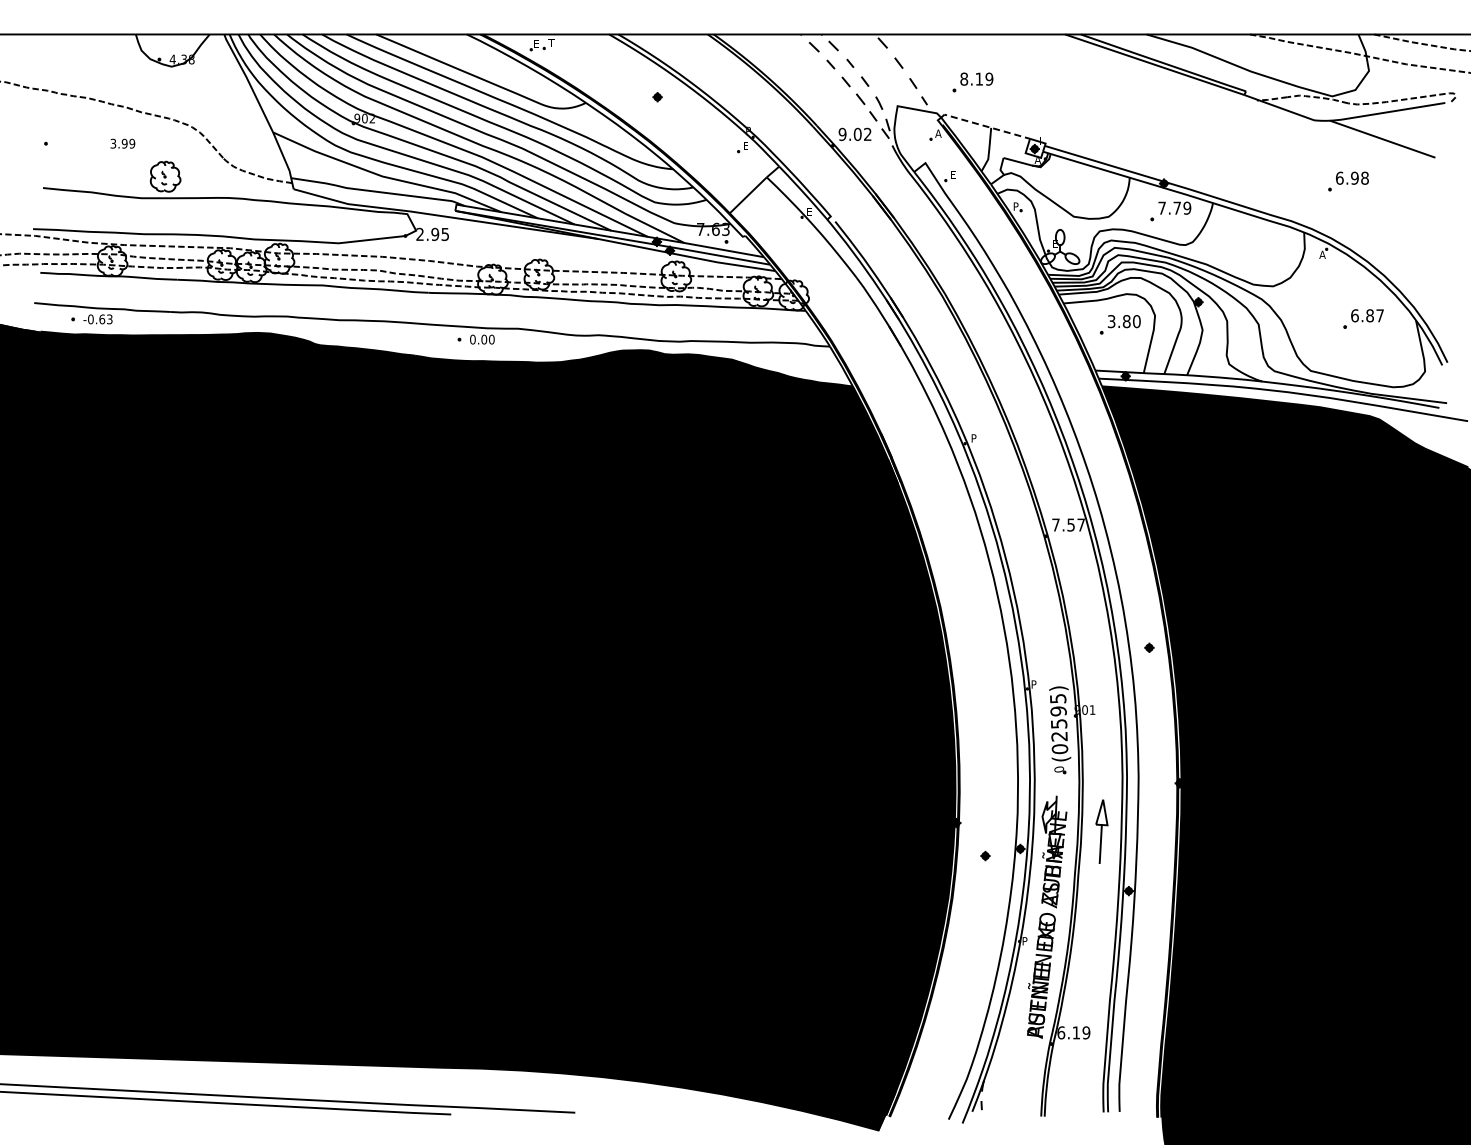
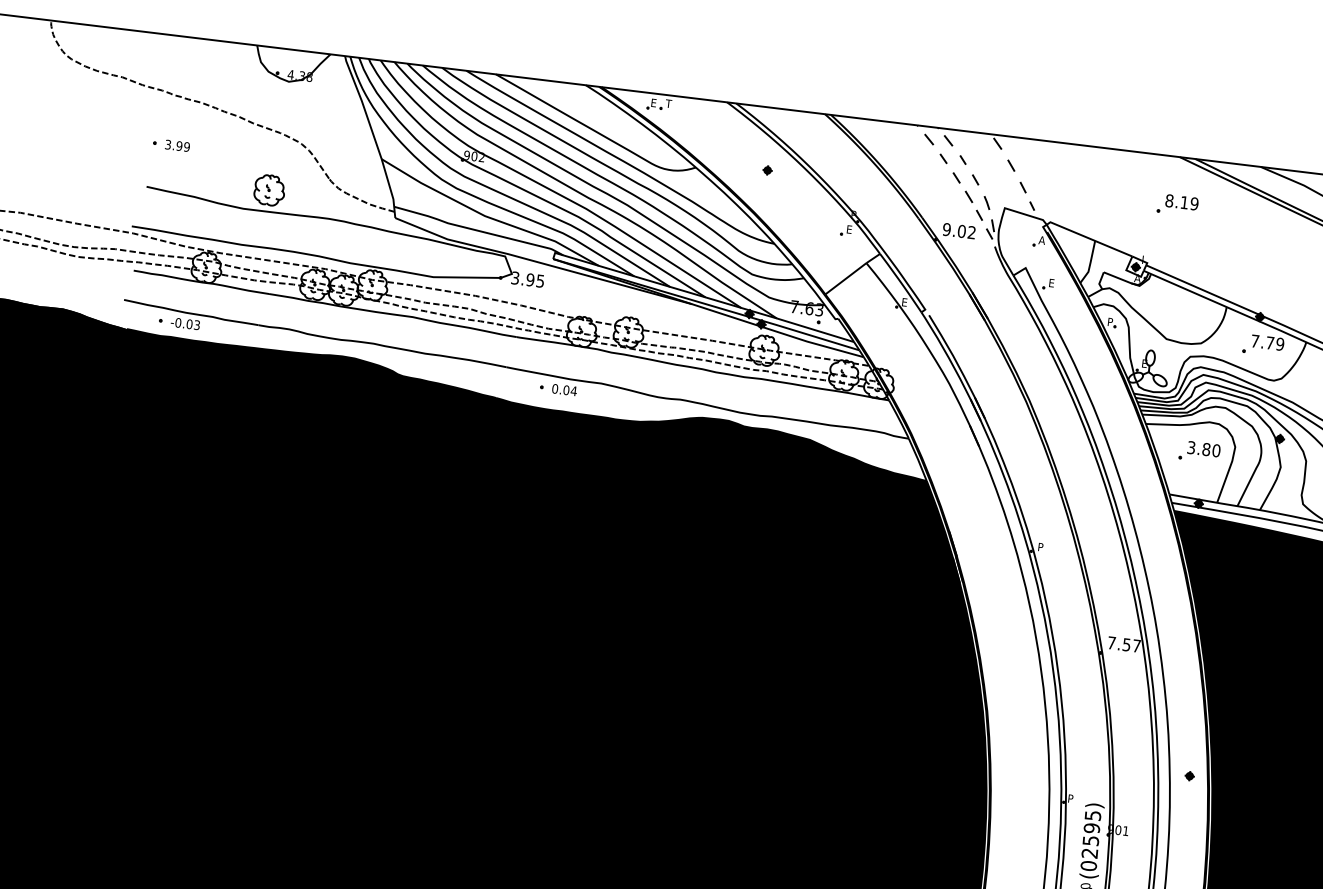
part: (972, 82) -> (1177, 205), moved
line: (984, 126) -> (1088, 238), dashed -> solid
text: (122, 143) -> (177, 145), moved
text: (419, 234) -> (514, 278), 2.95 -> 3.95
text: (102, 318) -> (189, 323), -0.63 -> -0.03
text: (491, 339) -> (573, 391), 0.00 -> 0.04

